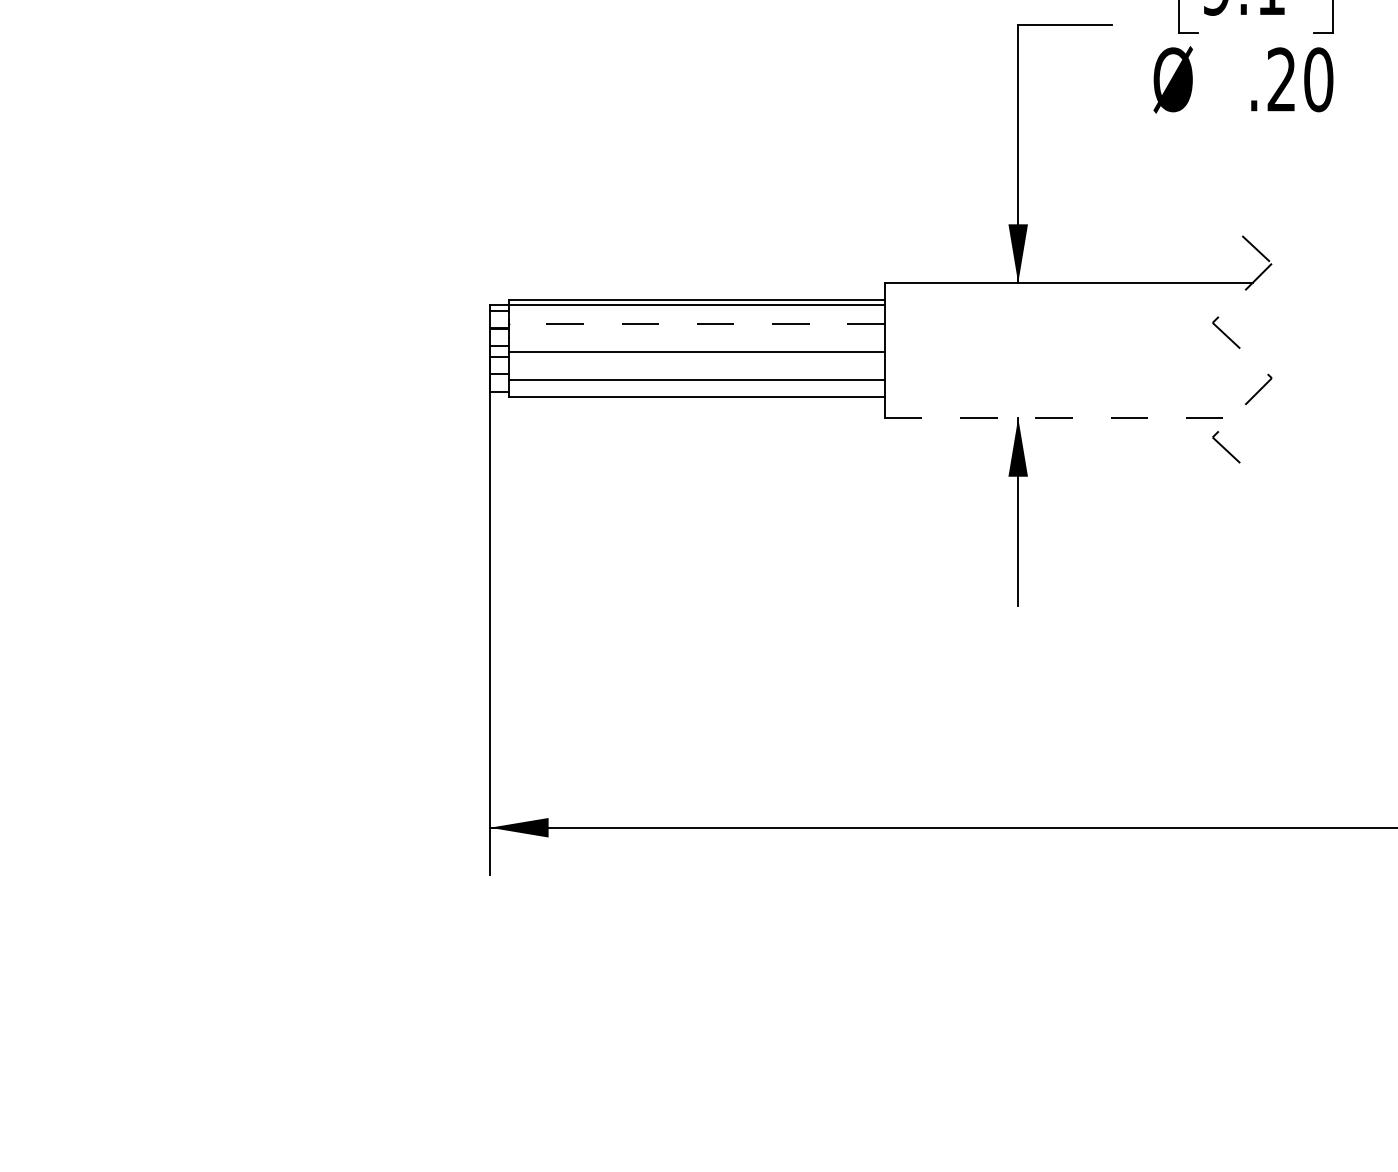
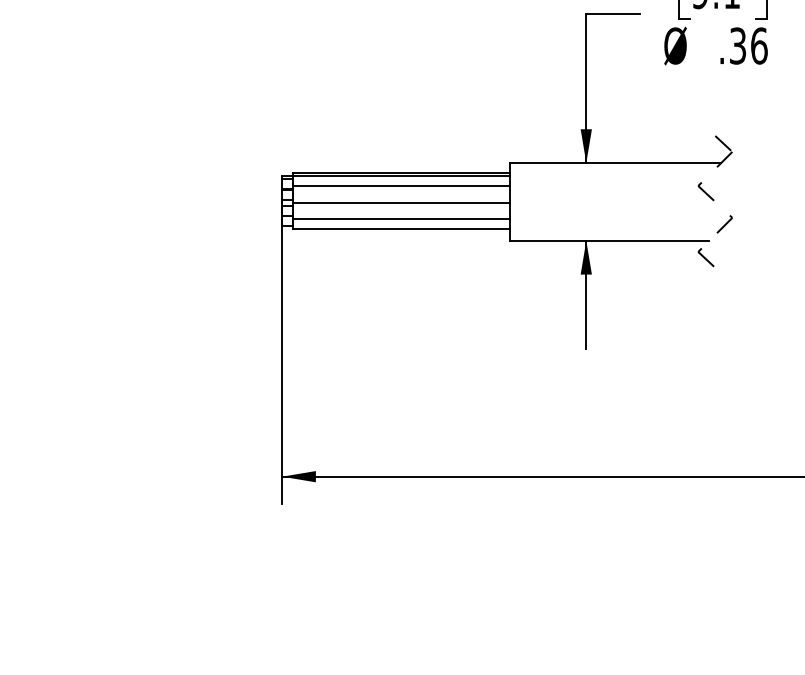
text: (1299, 78) -> (748, 45), .20 -> .36
line: (695, 323) -> (400, 186), dashed -> solid
line: (1058, 417) -> (609, 240), dashed -> solid

